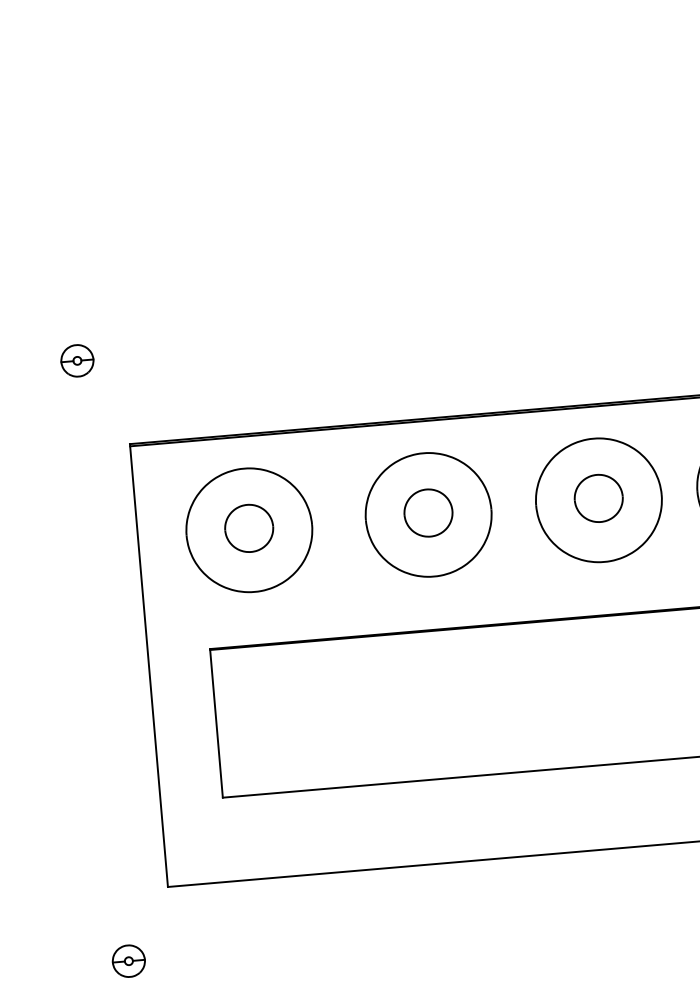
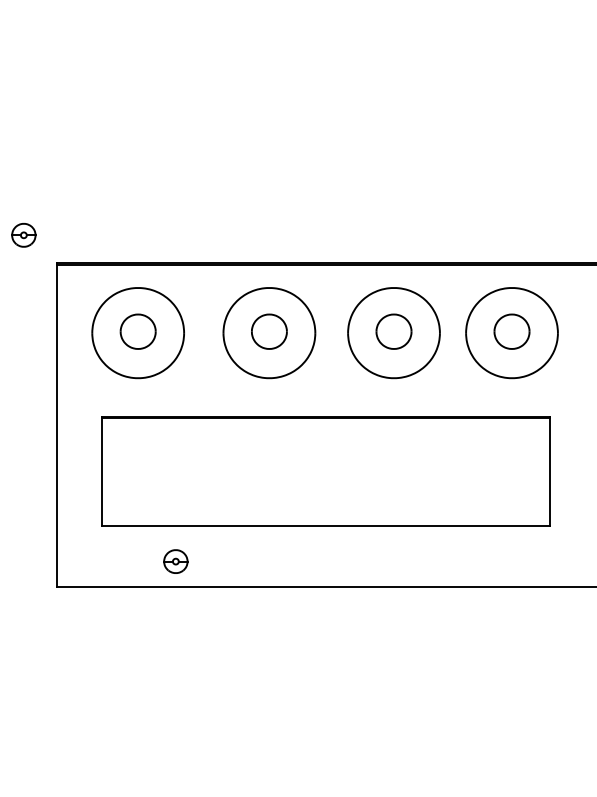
part: (76, 361) -> (23, 235), moved
part: (128, 961) -> (175, 561), moved

